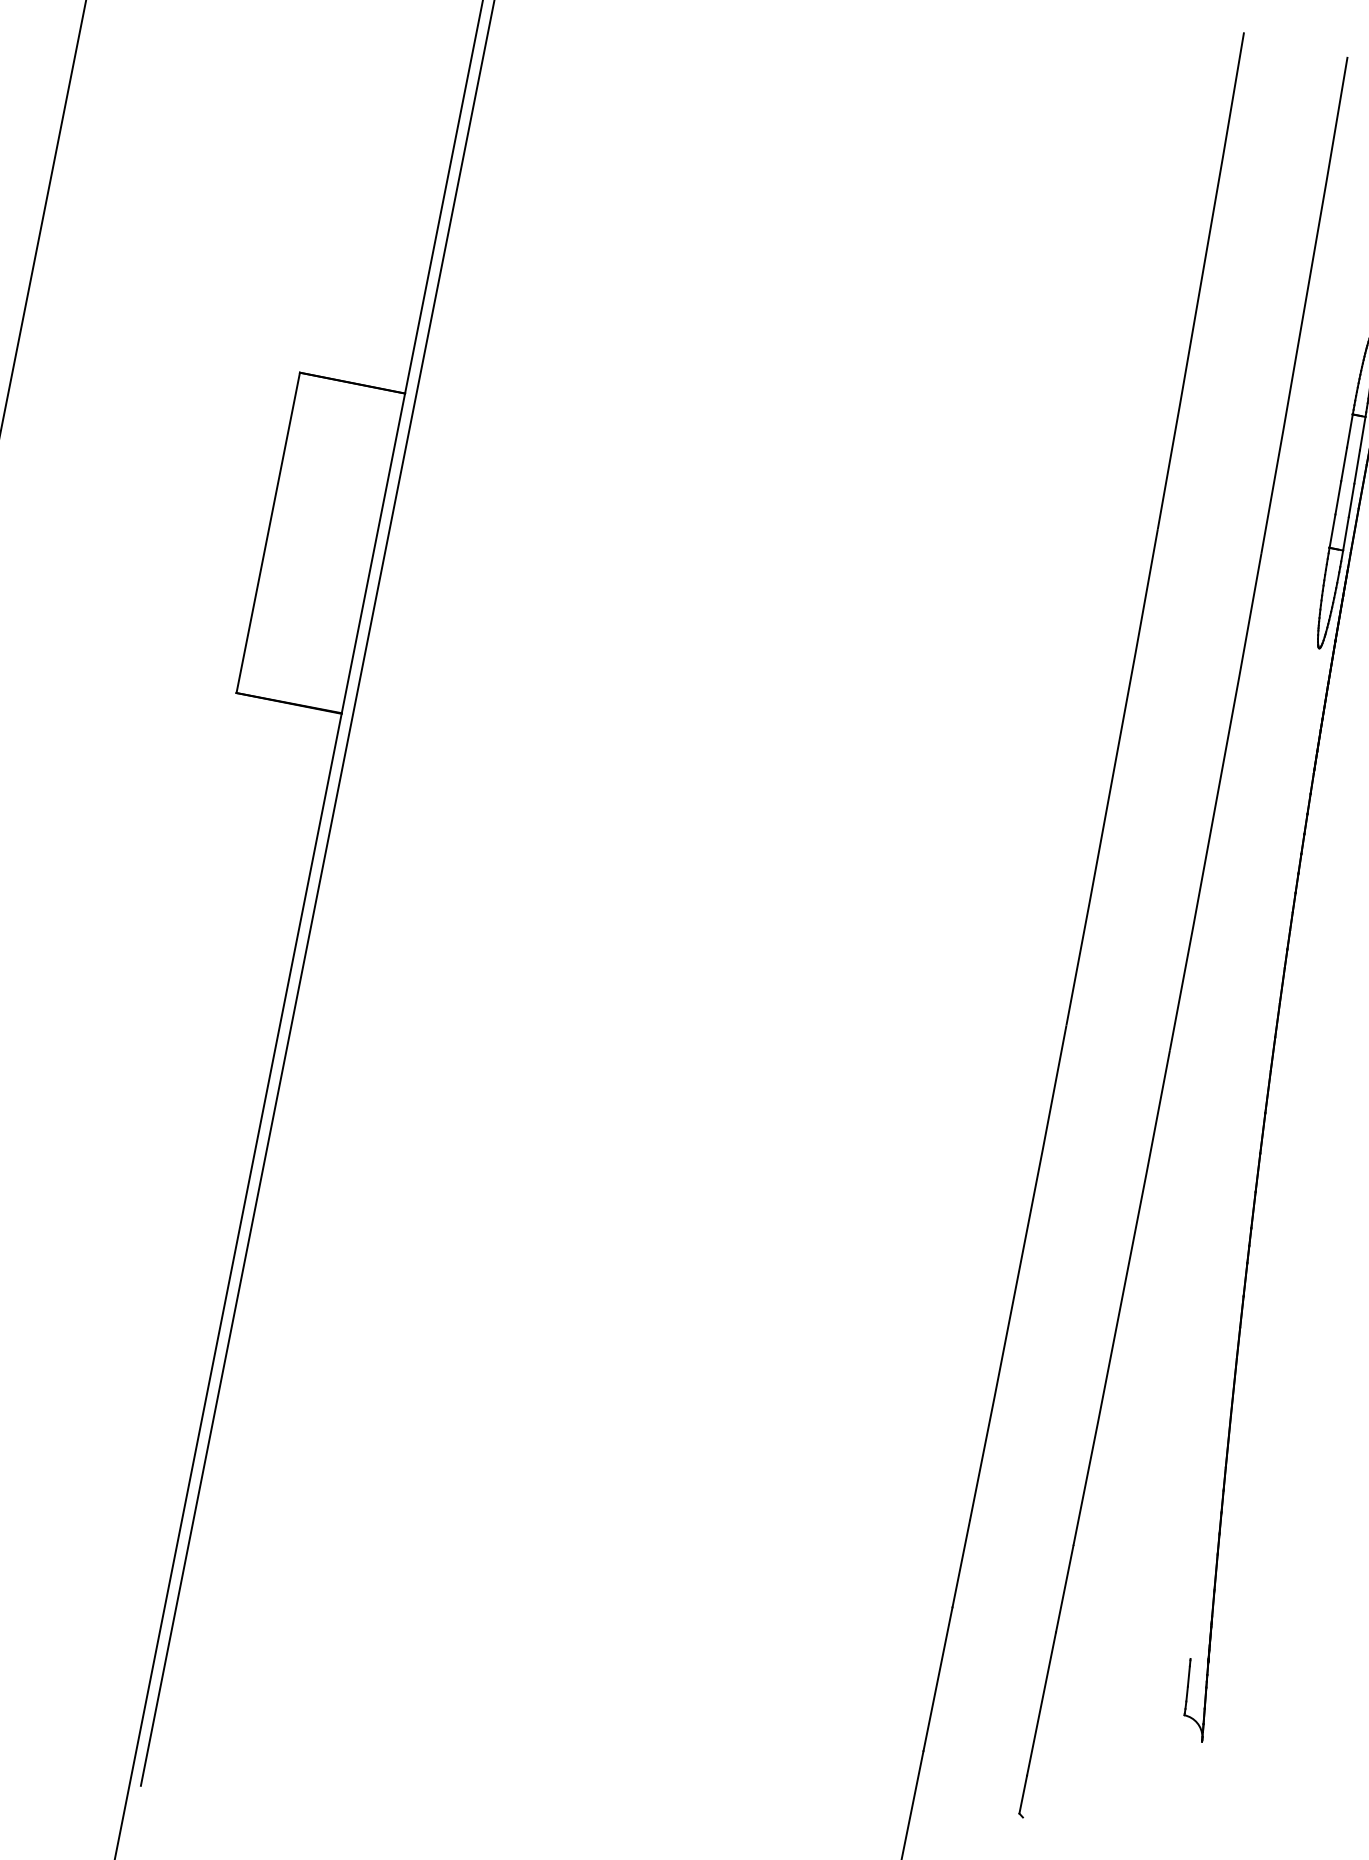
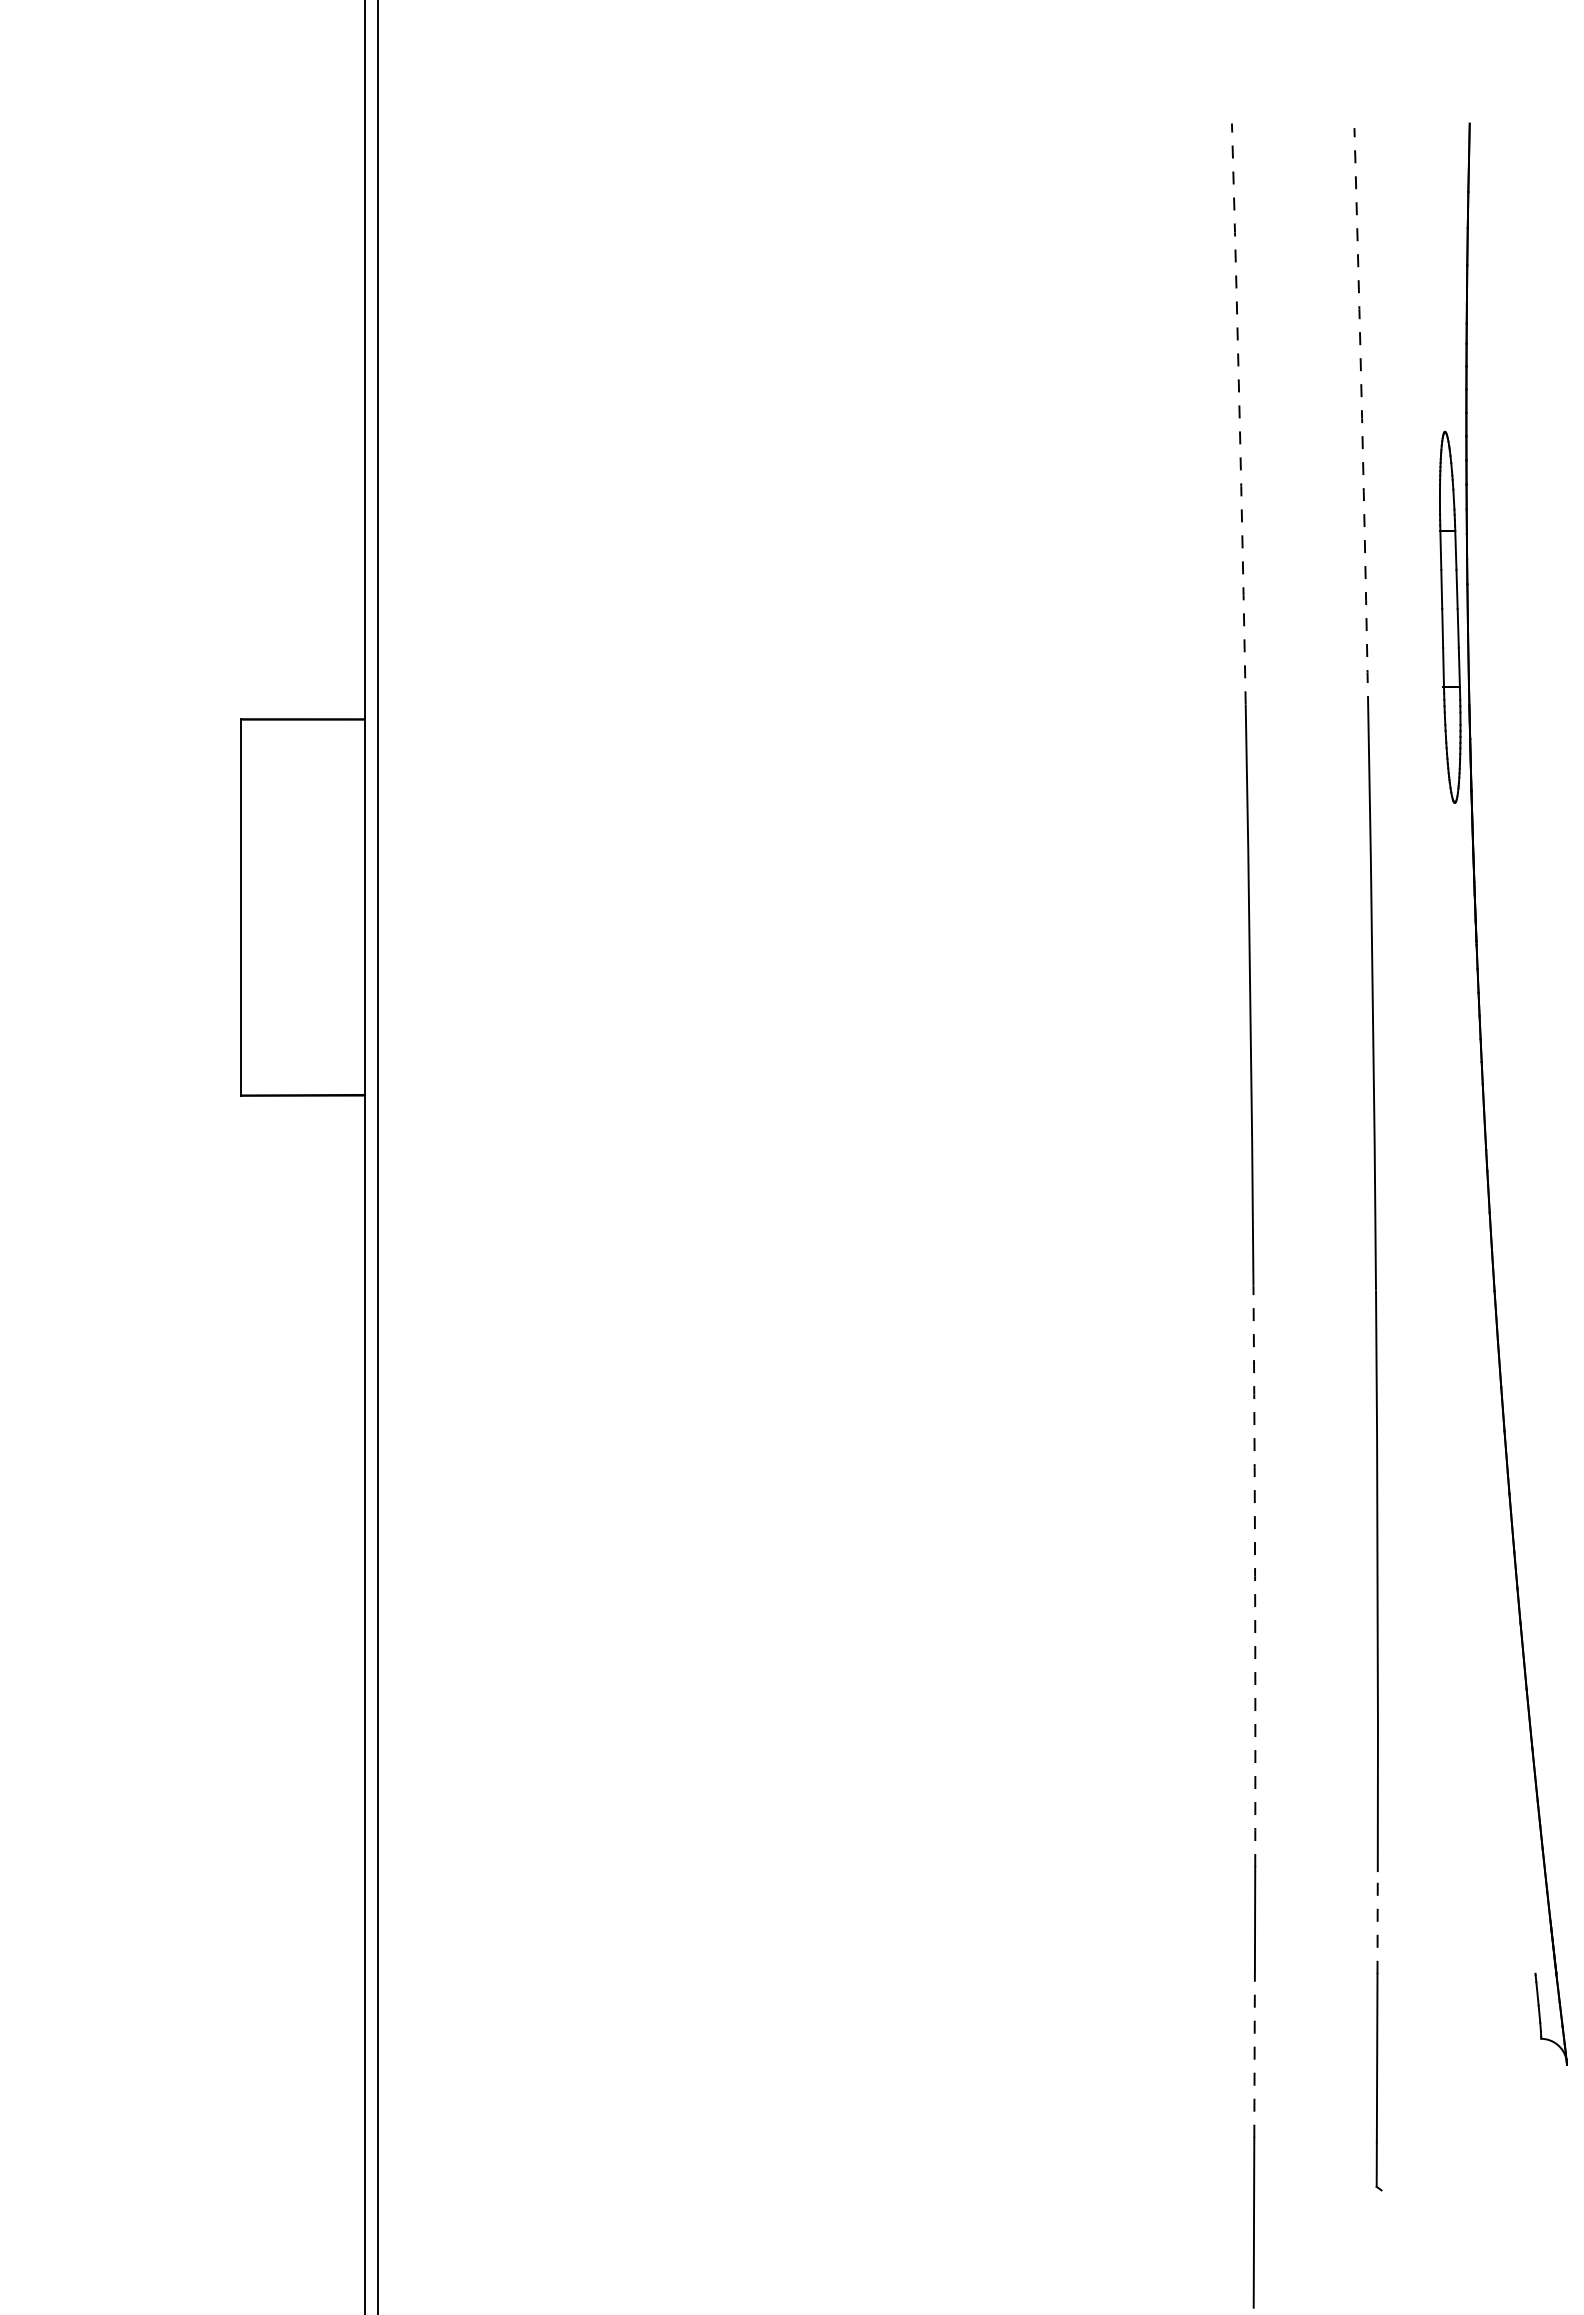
arc: (1201, 280) -> (1239, 413), solid -> dashed
arc: (1305, 305) -> (1362, 418), solid -> dashed
arc: (1019, 1273) -> (1255, 1576), solid -> dashed
line: (1064, 1588) -> (1377, 1922), solid -> dashed
line: (938, 1678) -> (1254, 2052), solid -> dashed

